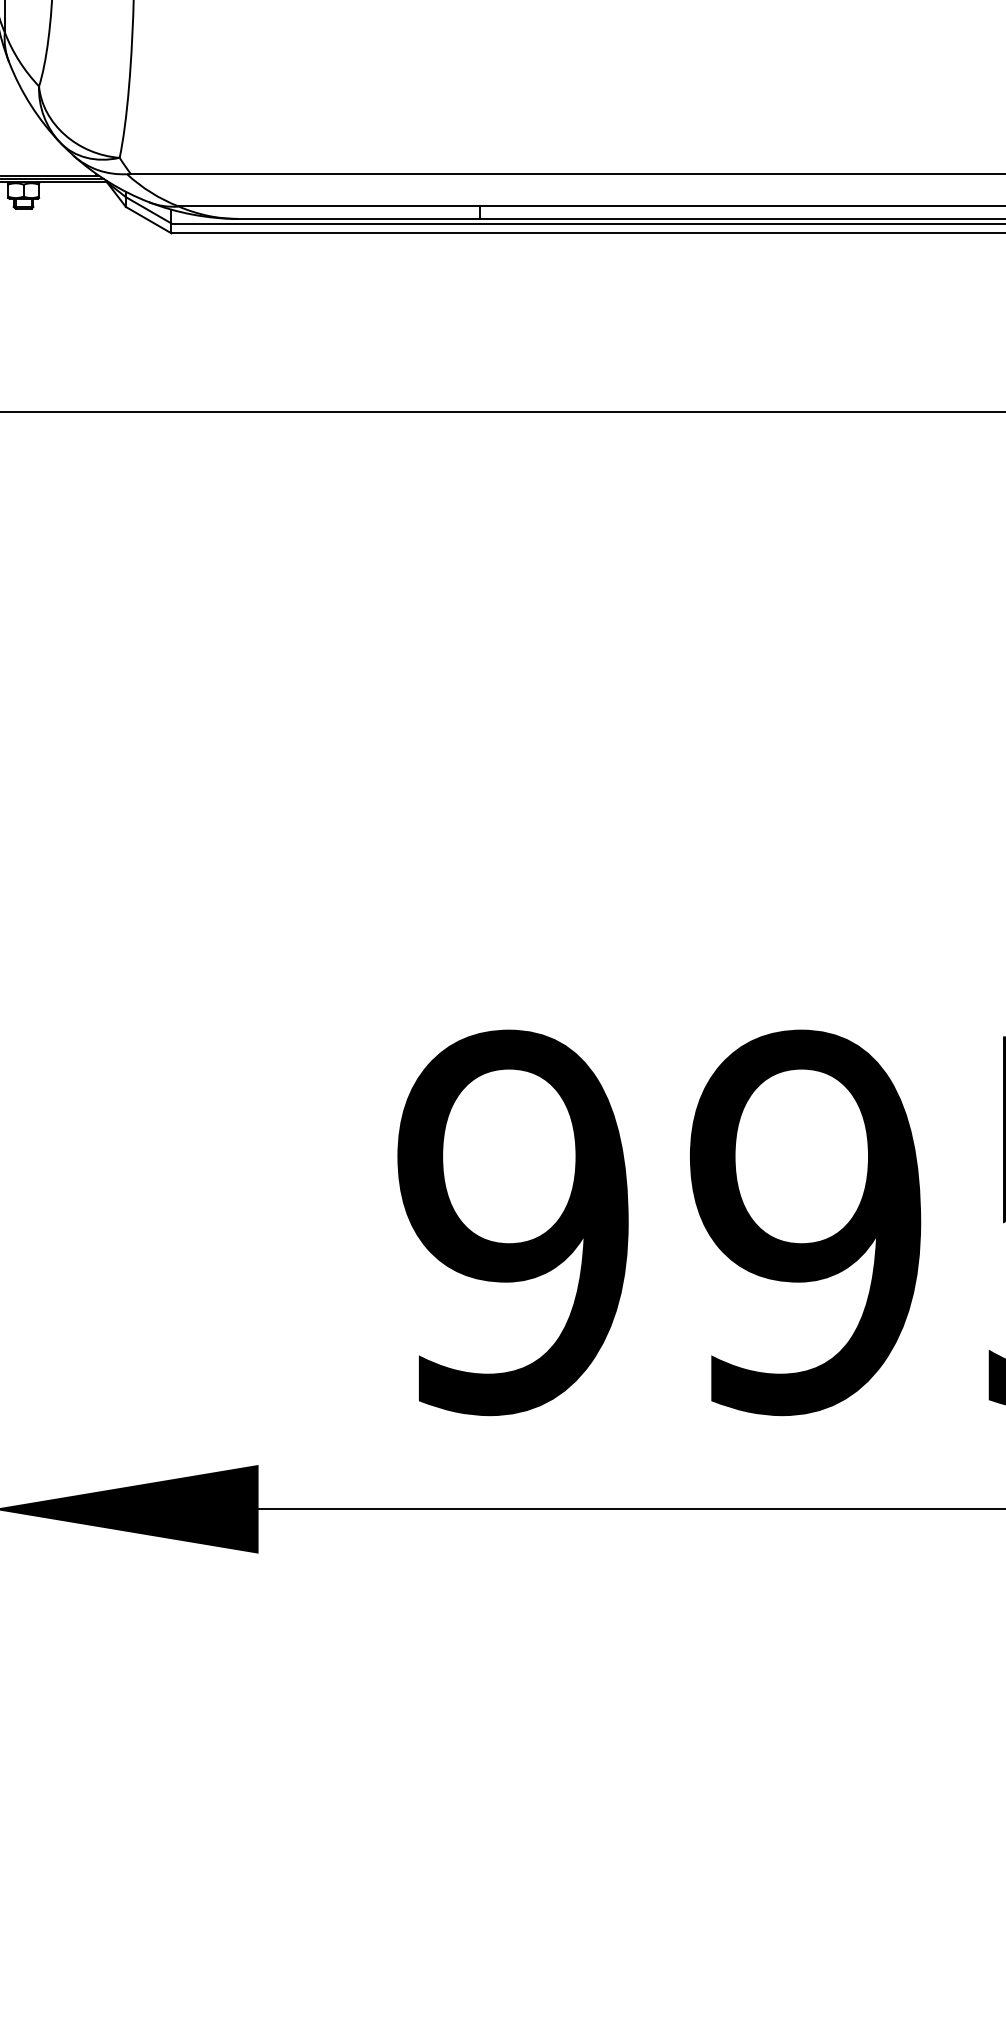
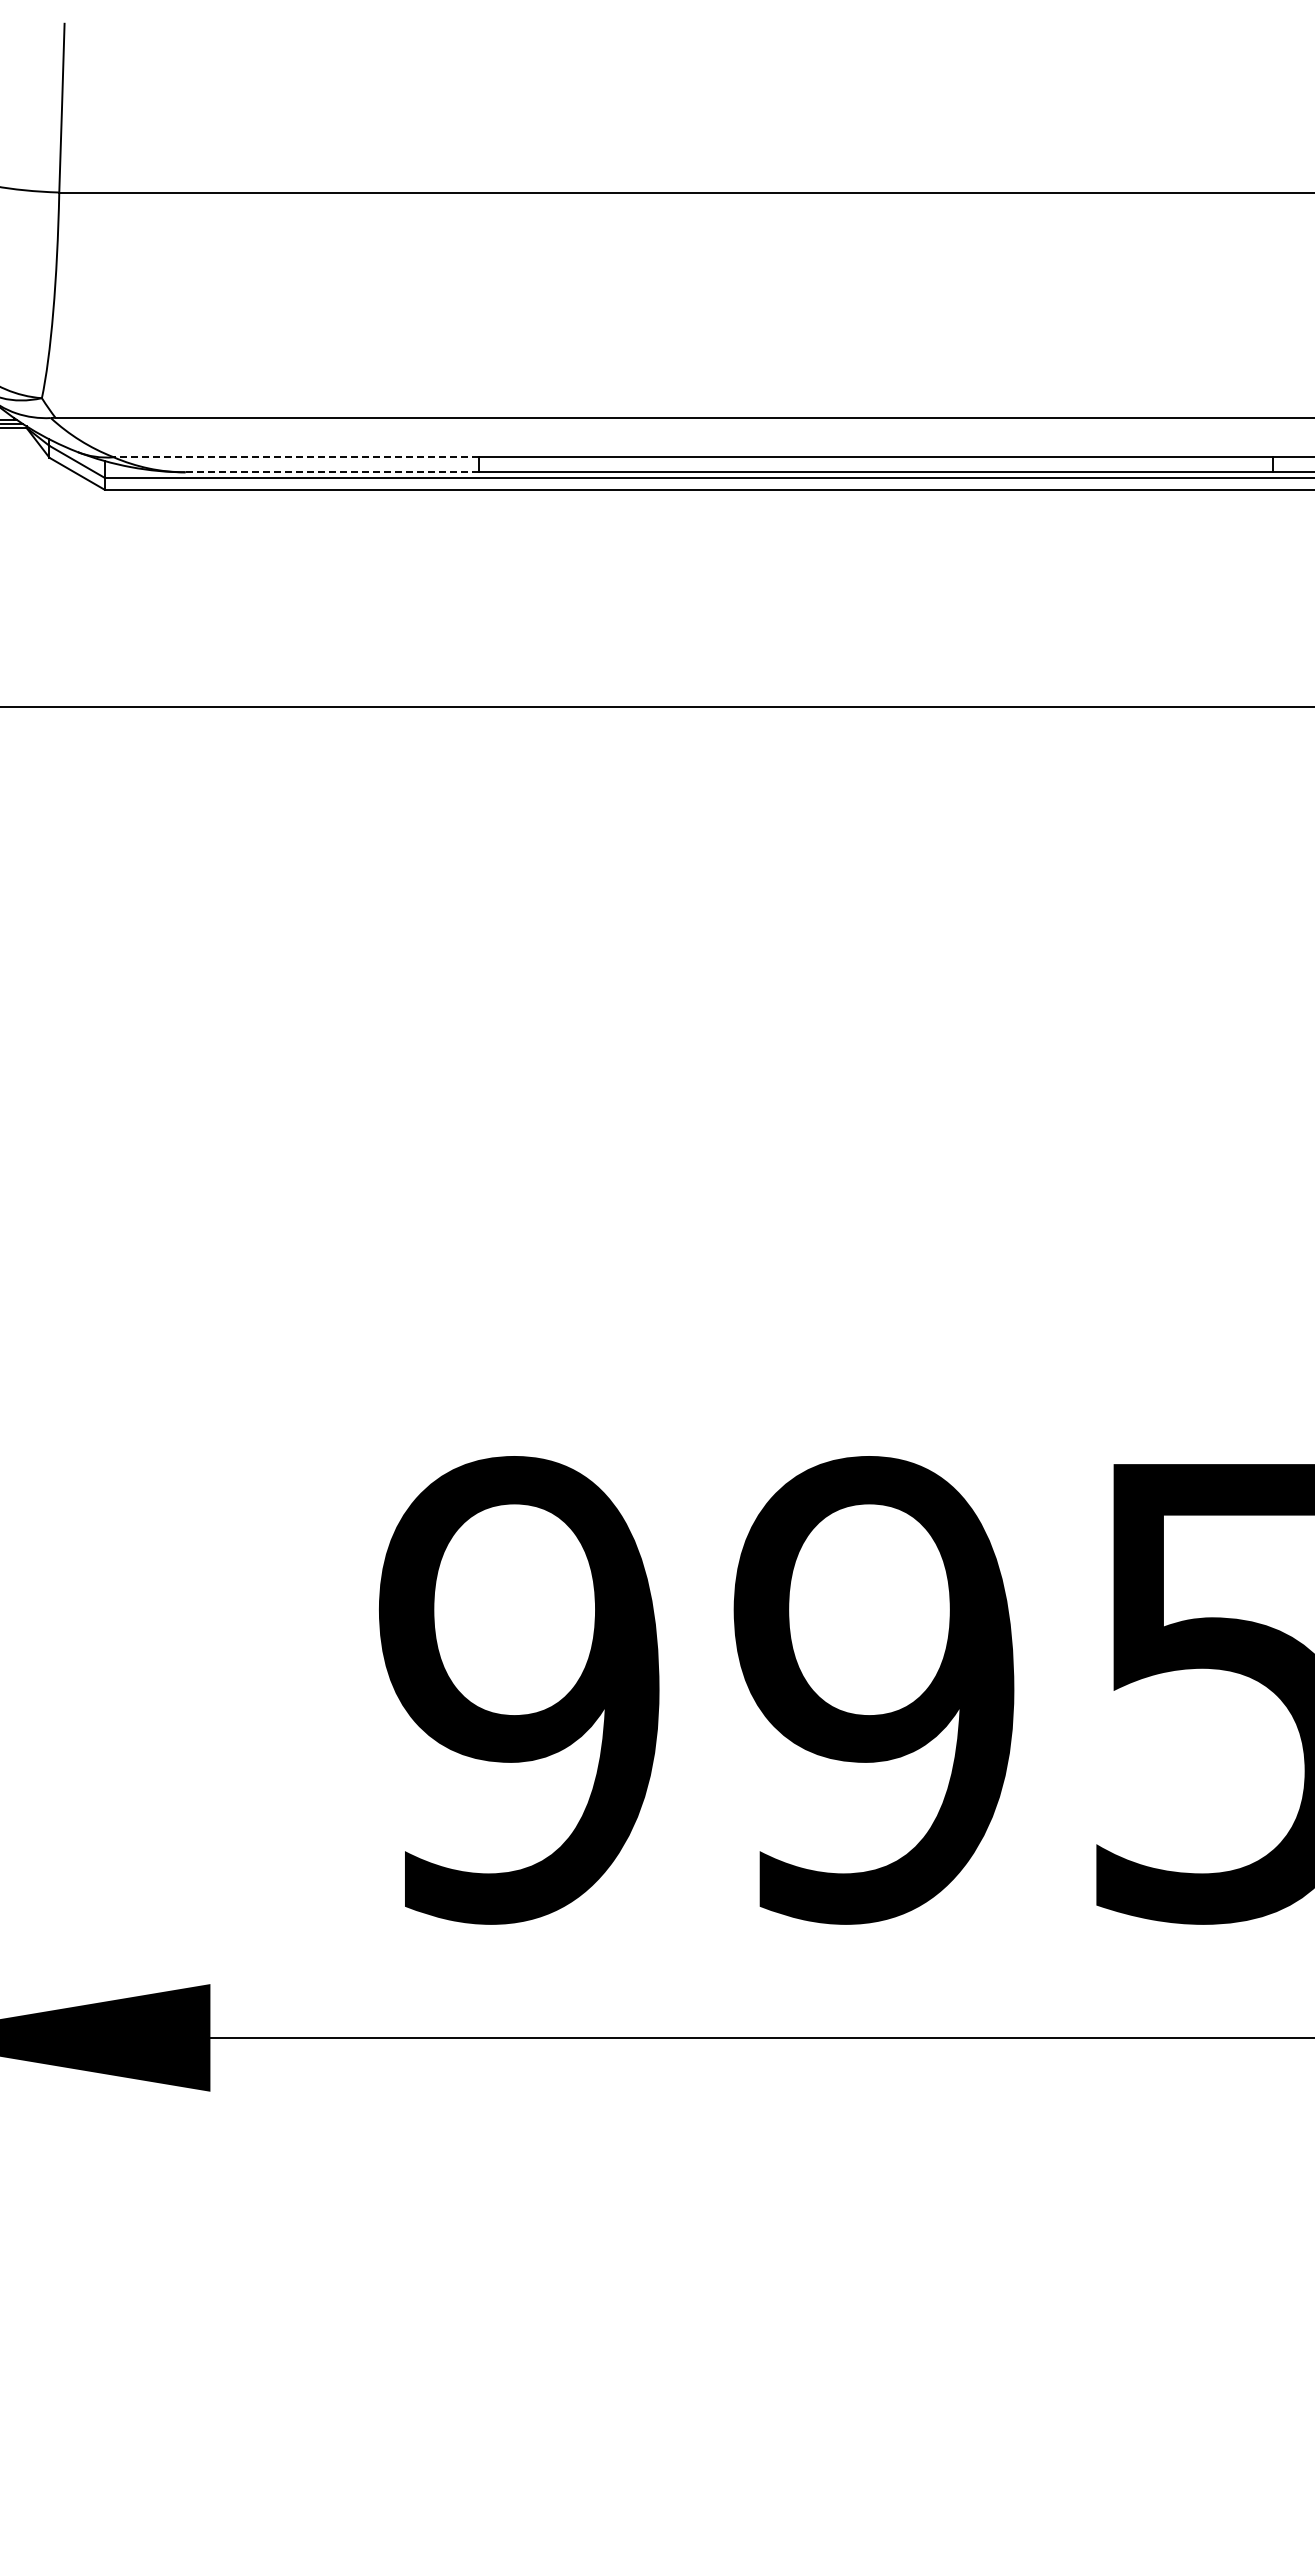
line: (329, 206) -> (296, 457), solid -> dashed
line: (359, 219) -> (332, 472), solid -> dashed

